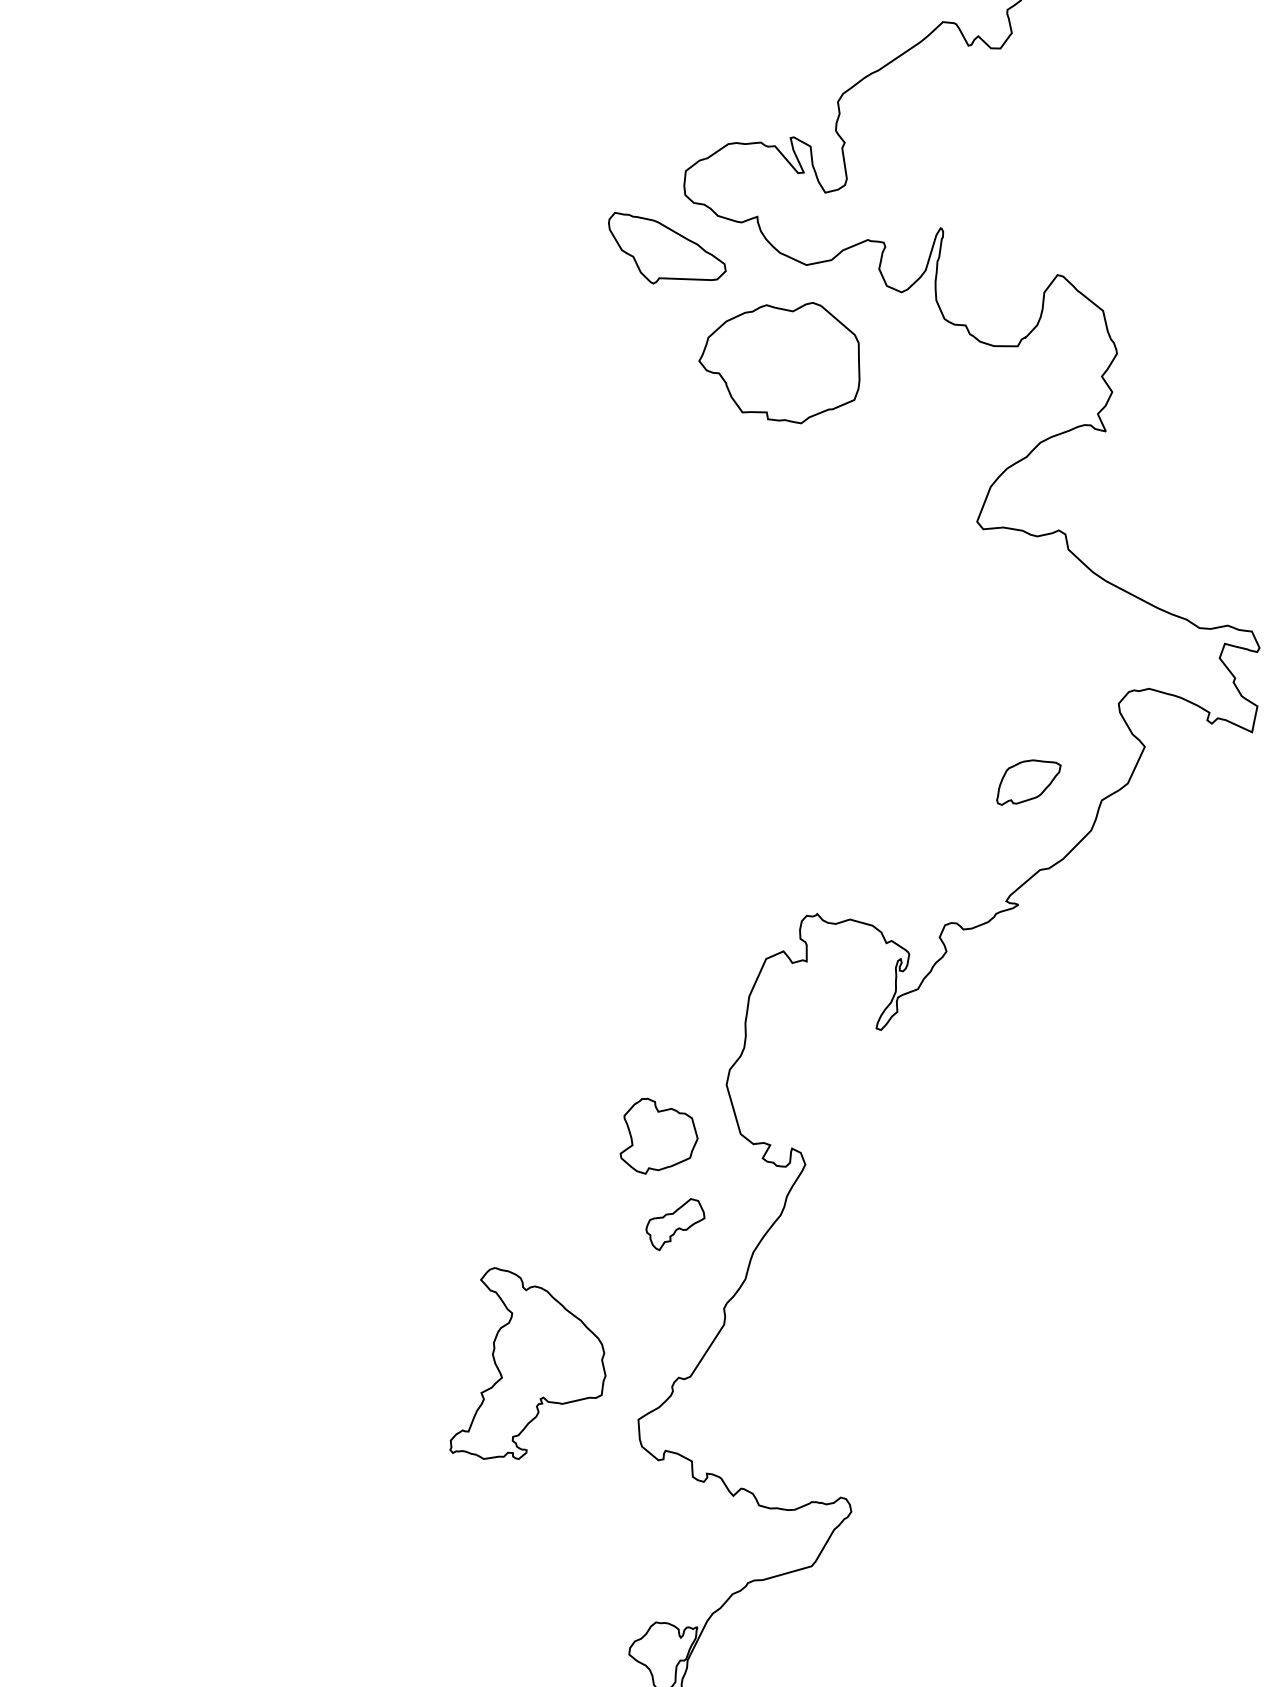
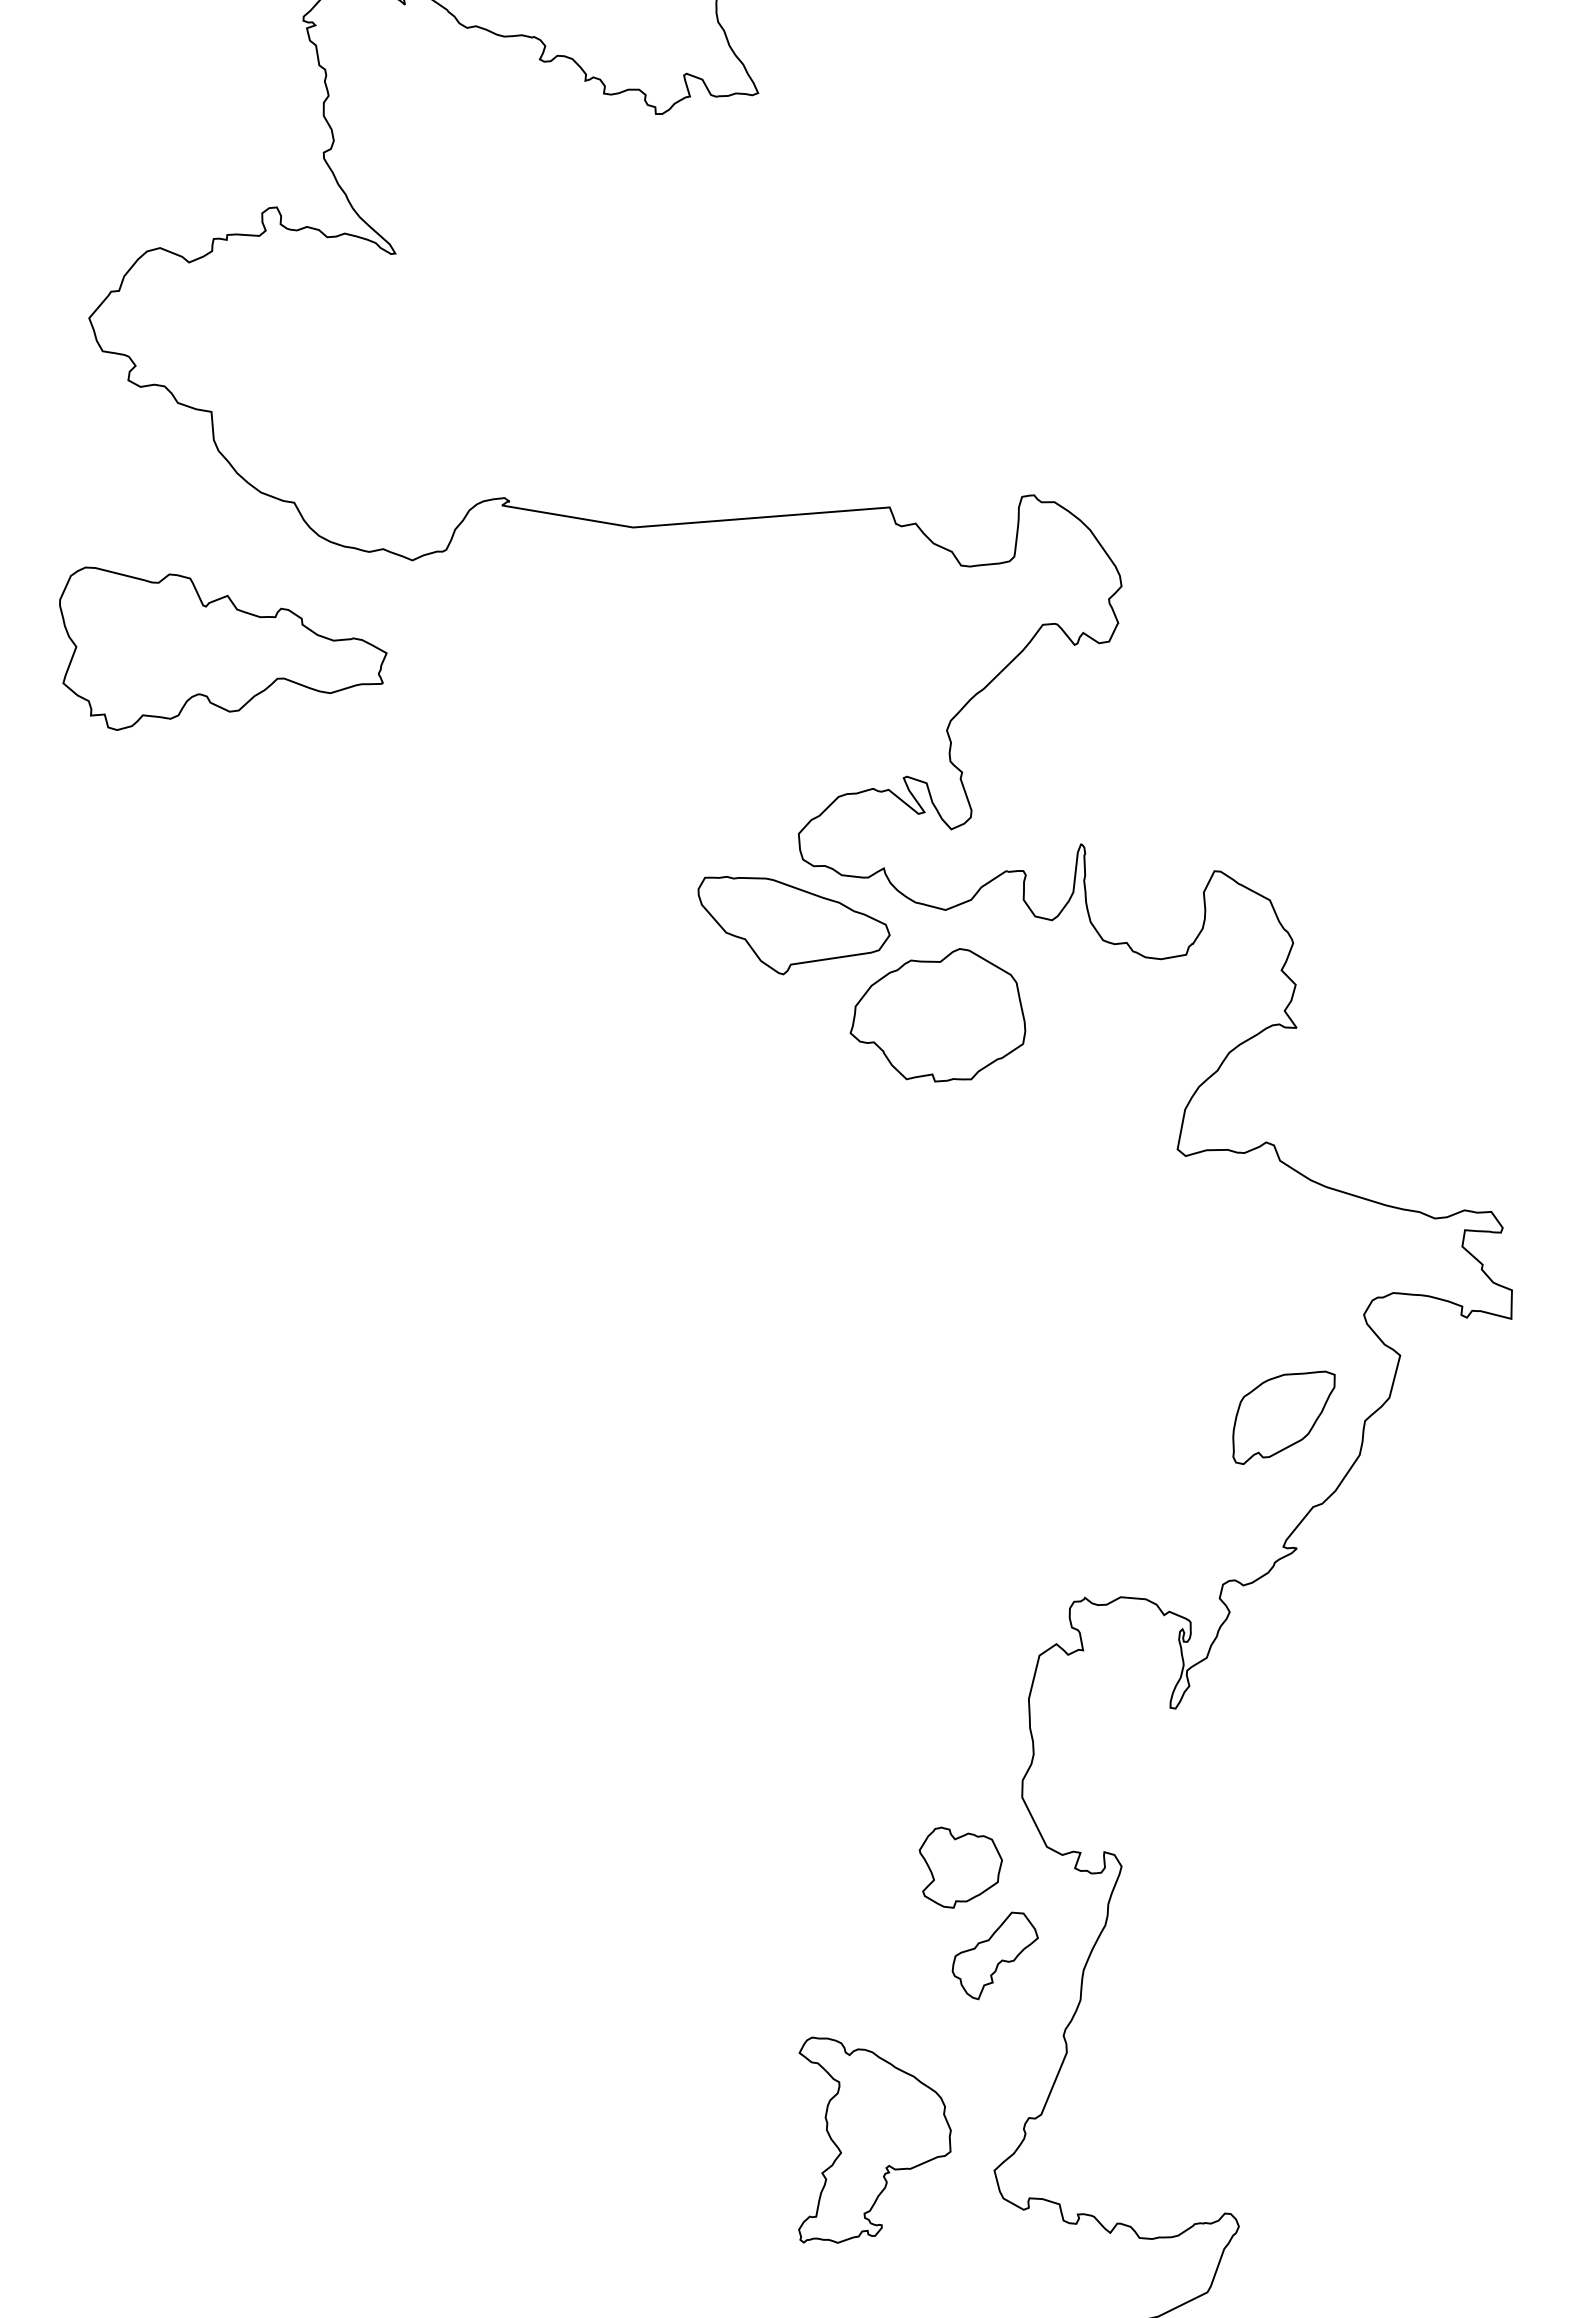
part: (665, 253) -> (793, 925), size x1.43
part: (1028, 783) -> (1283, 1417), size x1.67
part: (674, 1224) -> (994, 1955), size x1.43

